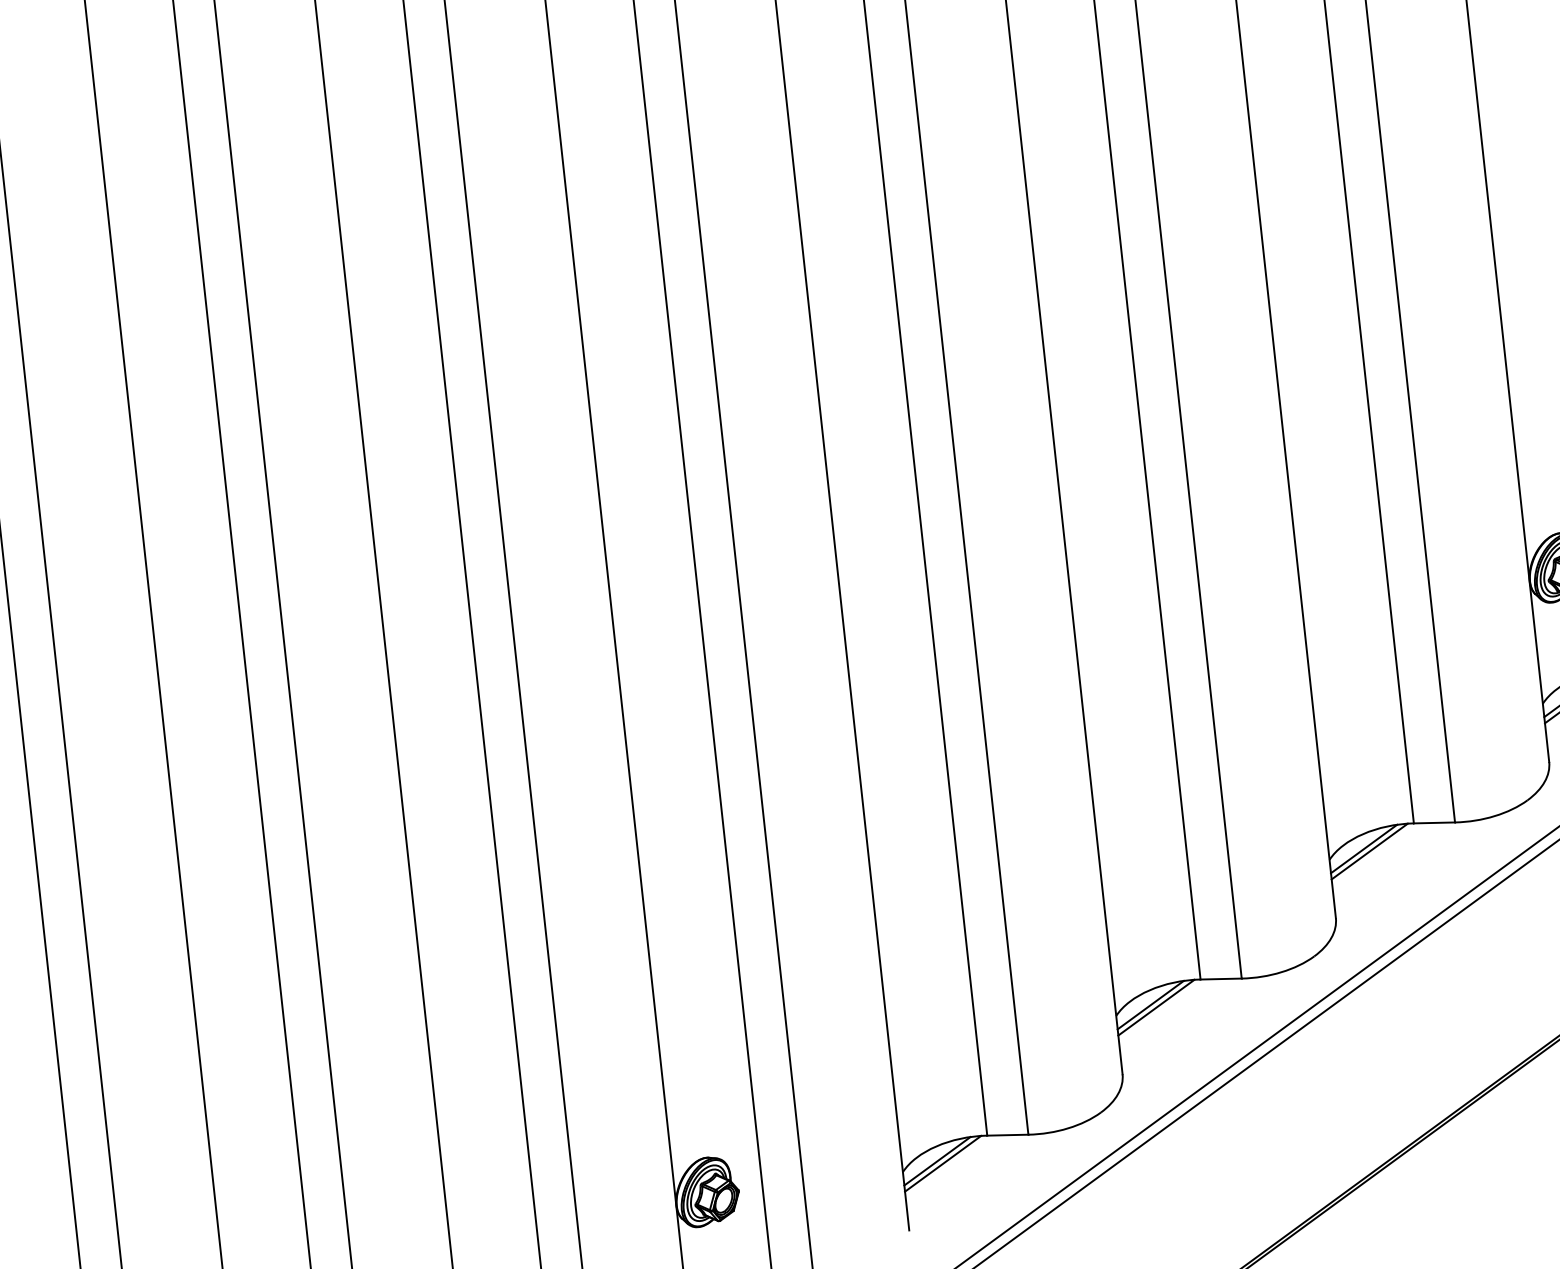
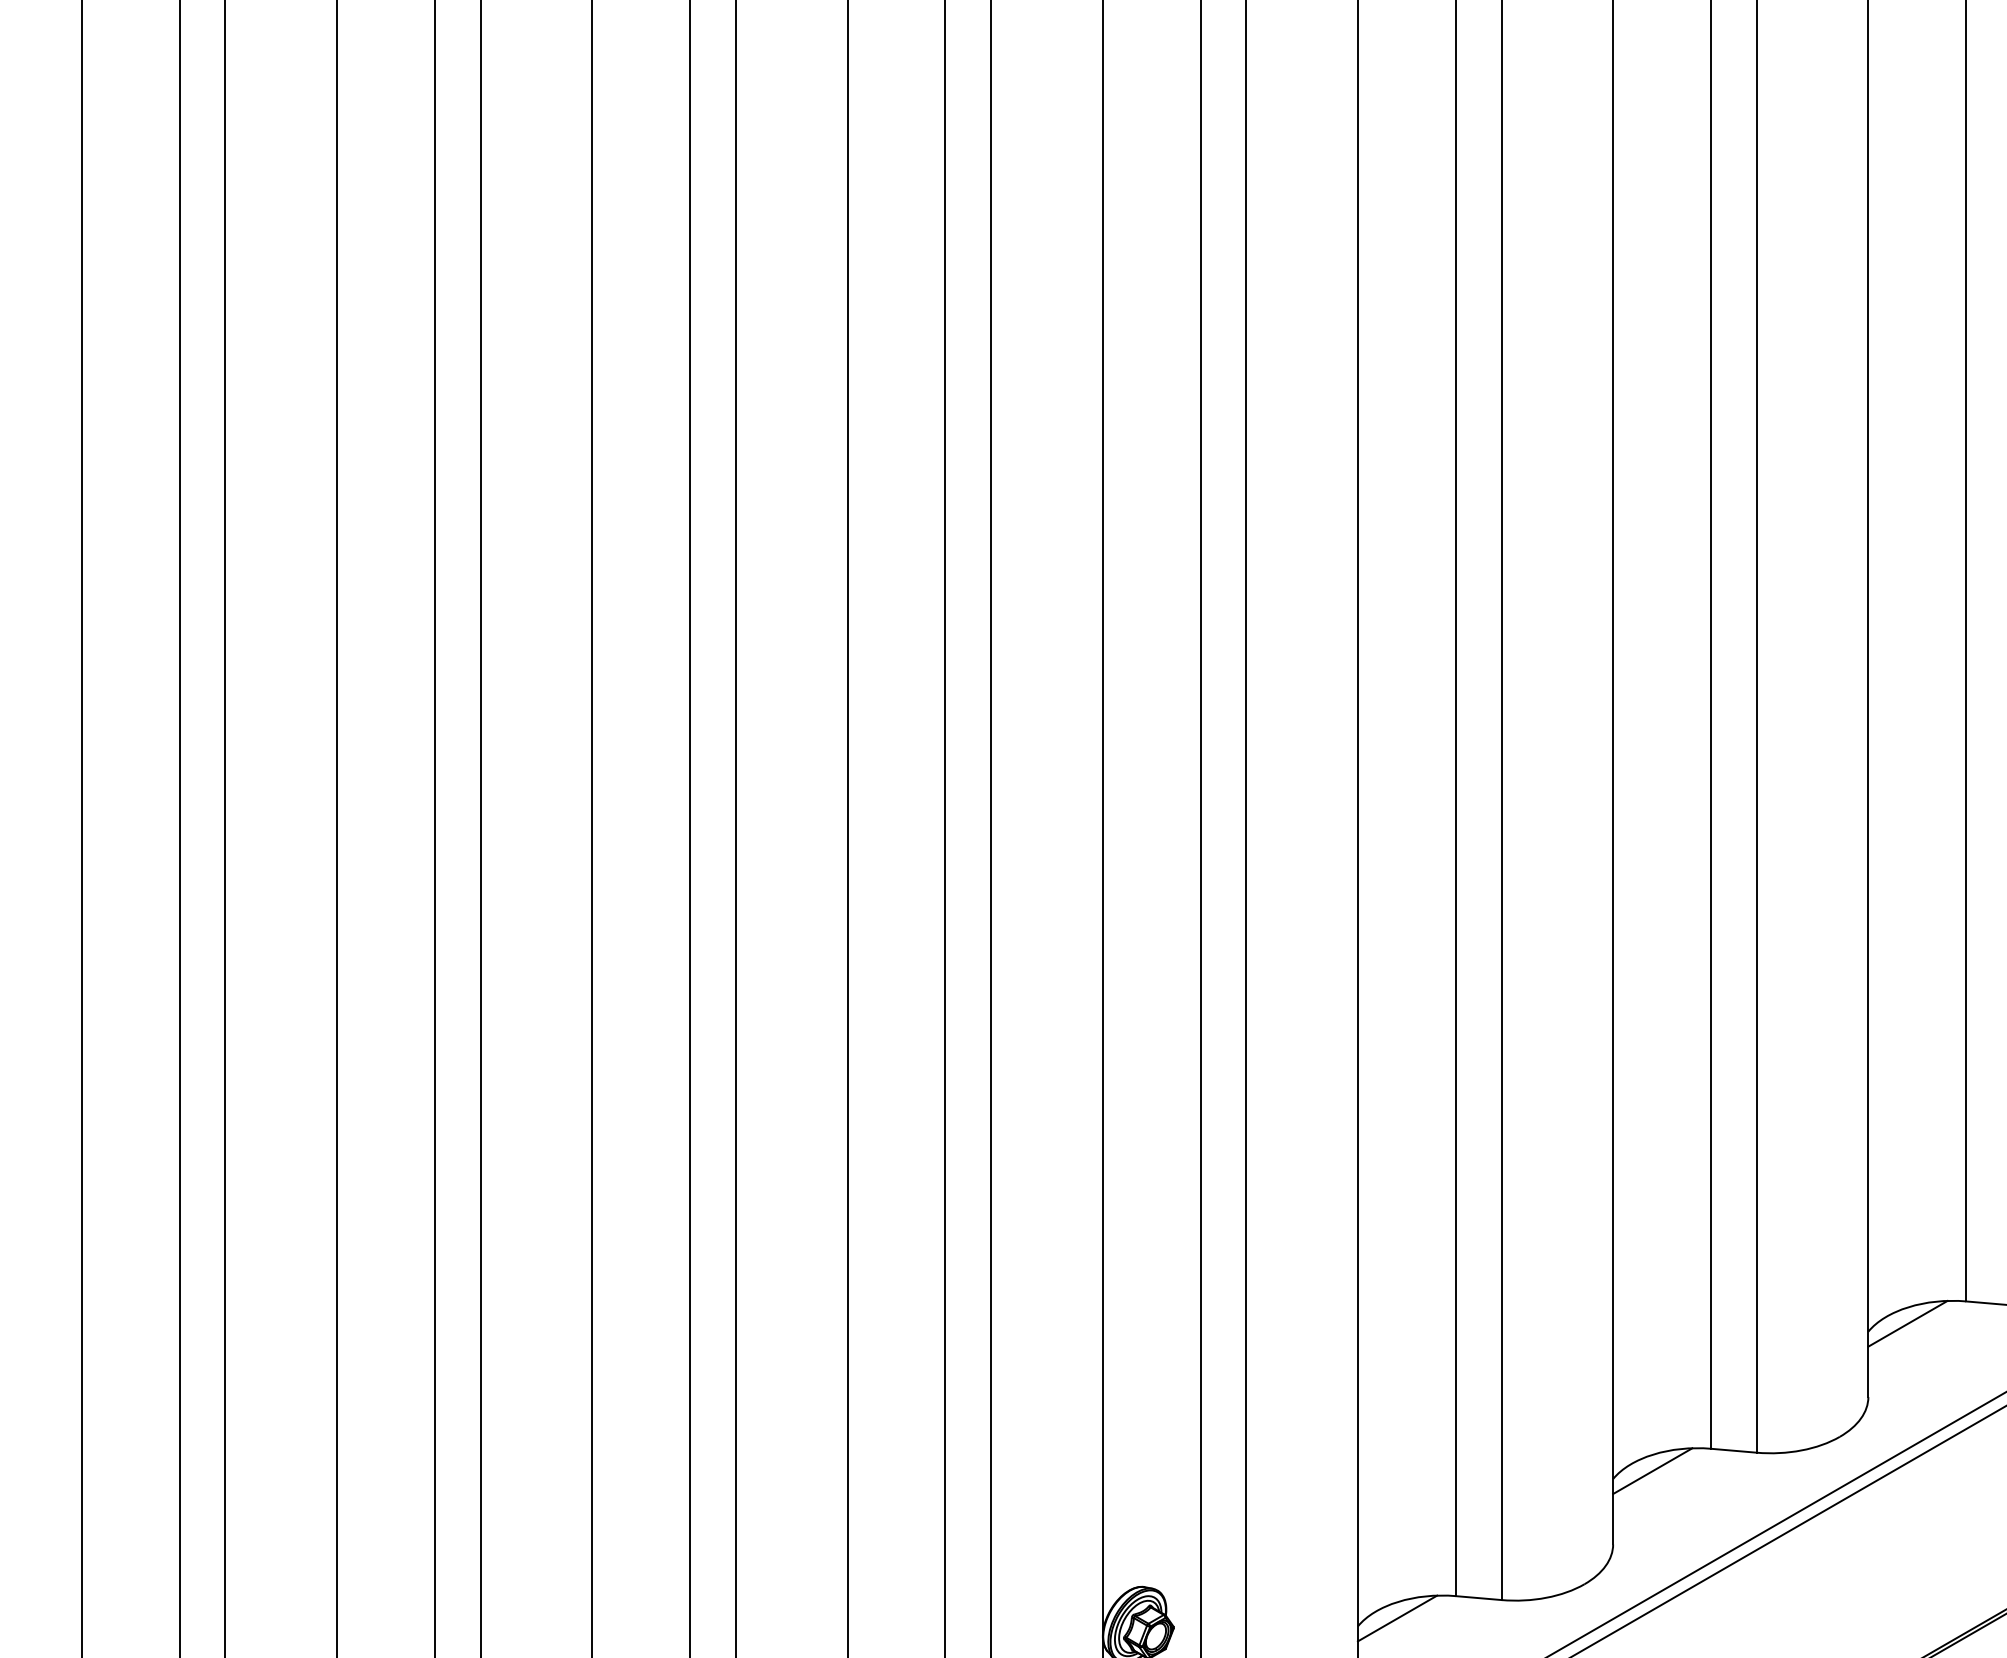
line: (1369, 851) -> (1913, 1327), removed
line: (1156, 1007) -> (1658, 1474), removed
line: (943, 1163) -> (1403, 1621), removed

